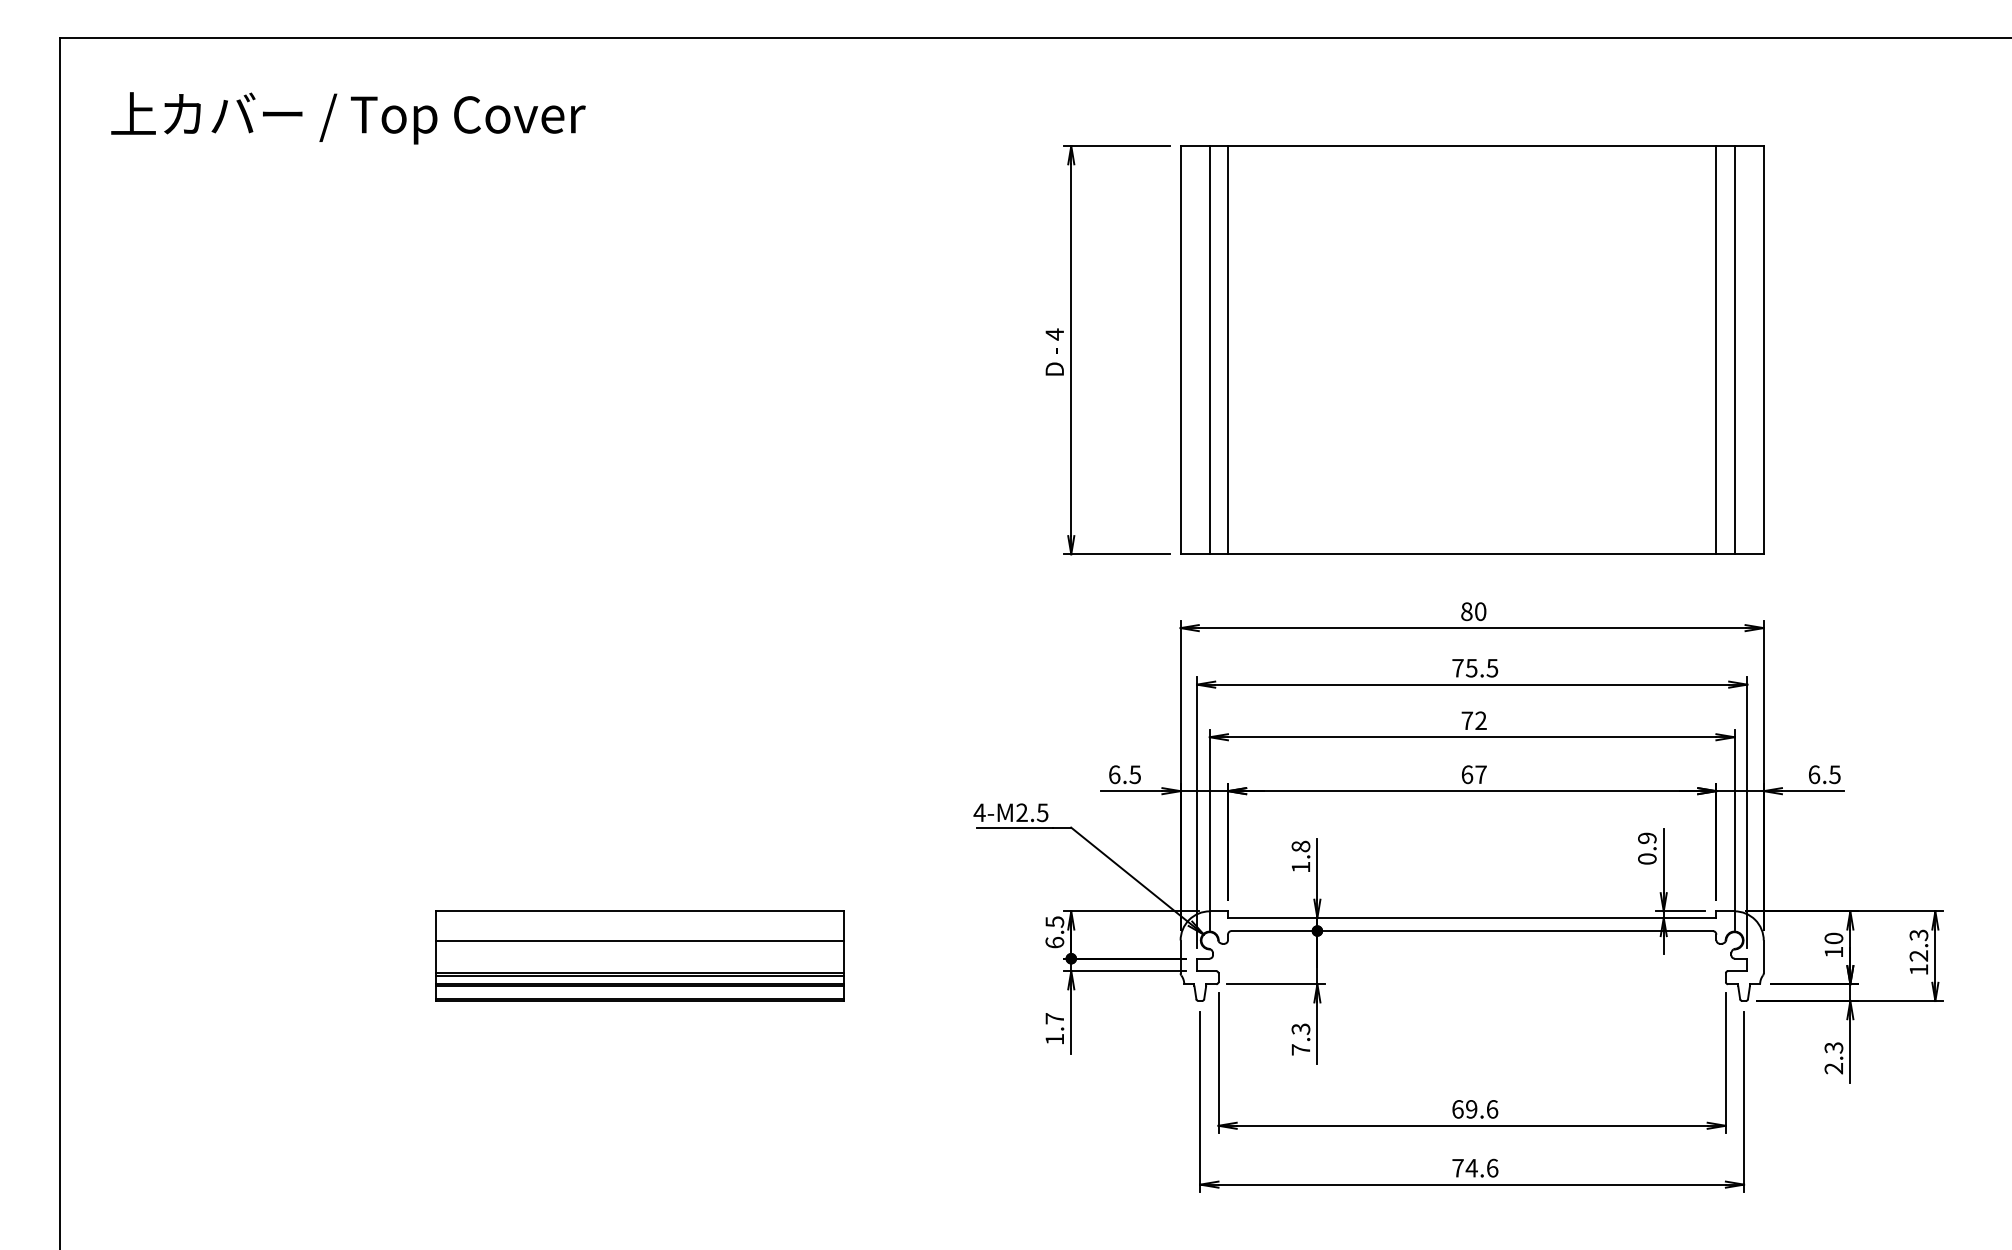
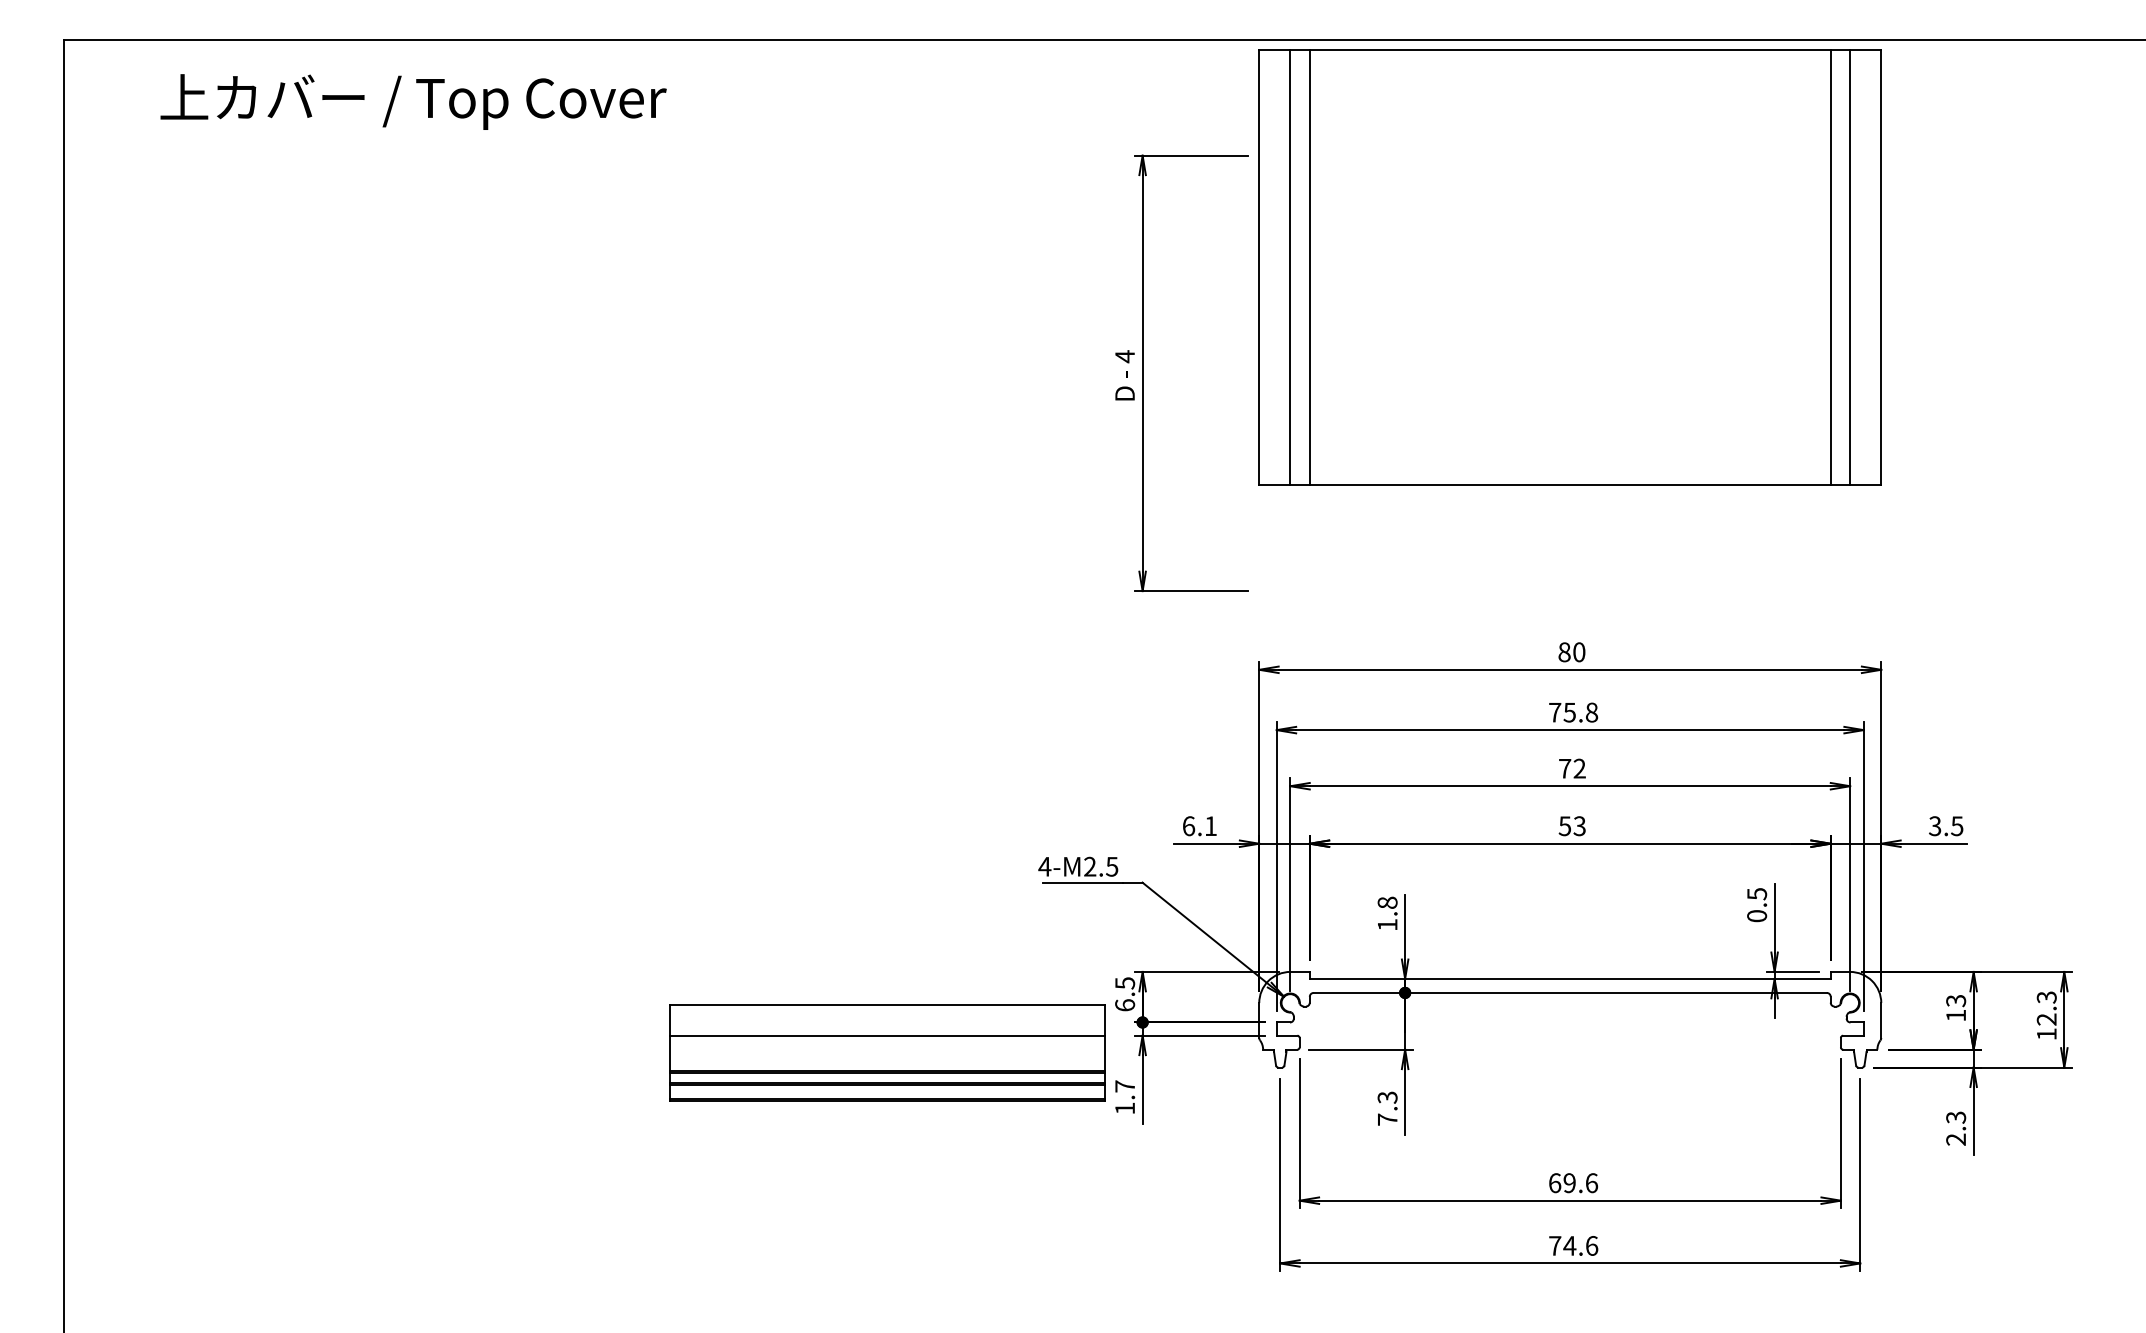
text: (348, 117) -> (413, 101), moved
part: (1471, 350) -> (1569, 267), moved
text: (1492, 668) -> (1591, 712), 75.5 -> 75.8
text: (1134, 775) -> (1210, 826), 6.5 -> 6.1
text: (1473, 775) -> (1571, 826), 67 -> 53
text: (1814, 775) -> (1935, 826), 6.5 -> 3.5
text: (1646, 838) -> (1756, 894), 0.9 -> 0.5
text: (1834, 938) -> (1956, 1000), 10 -> 13
part: (639, 955) -> (887, 1052), moved

